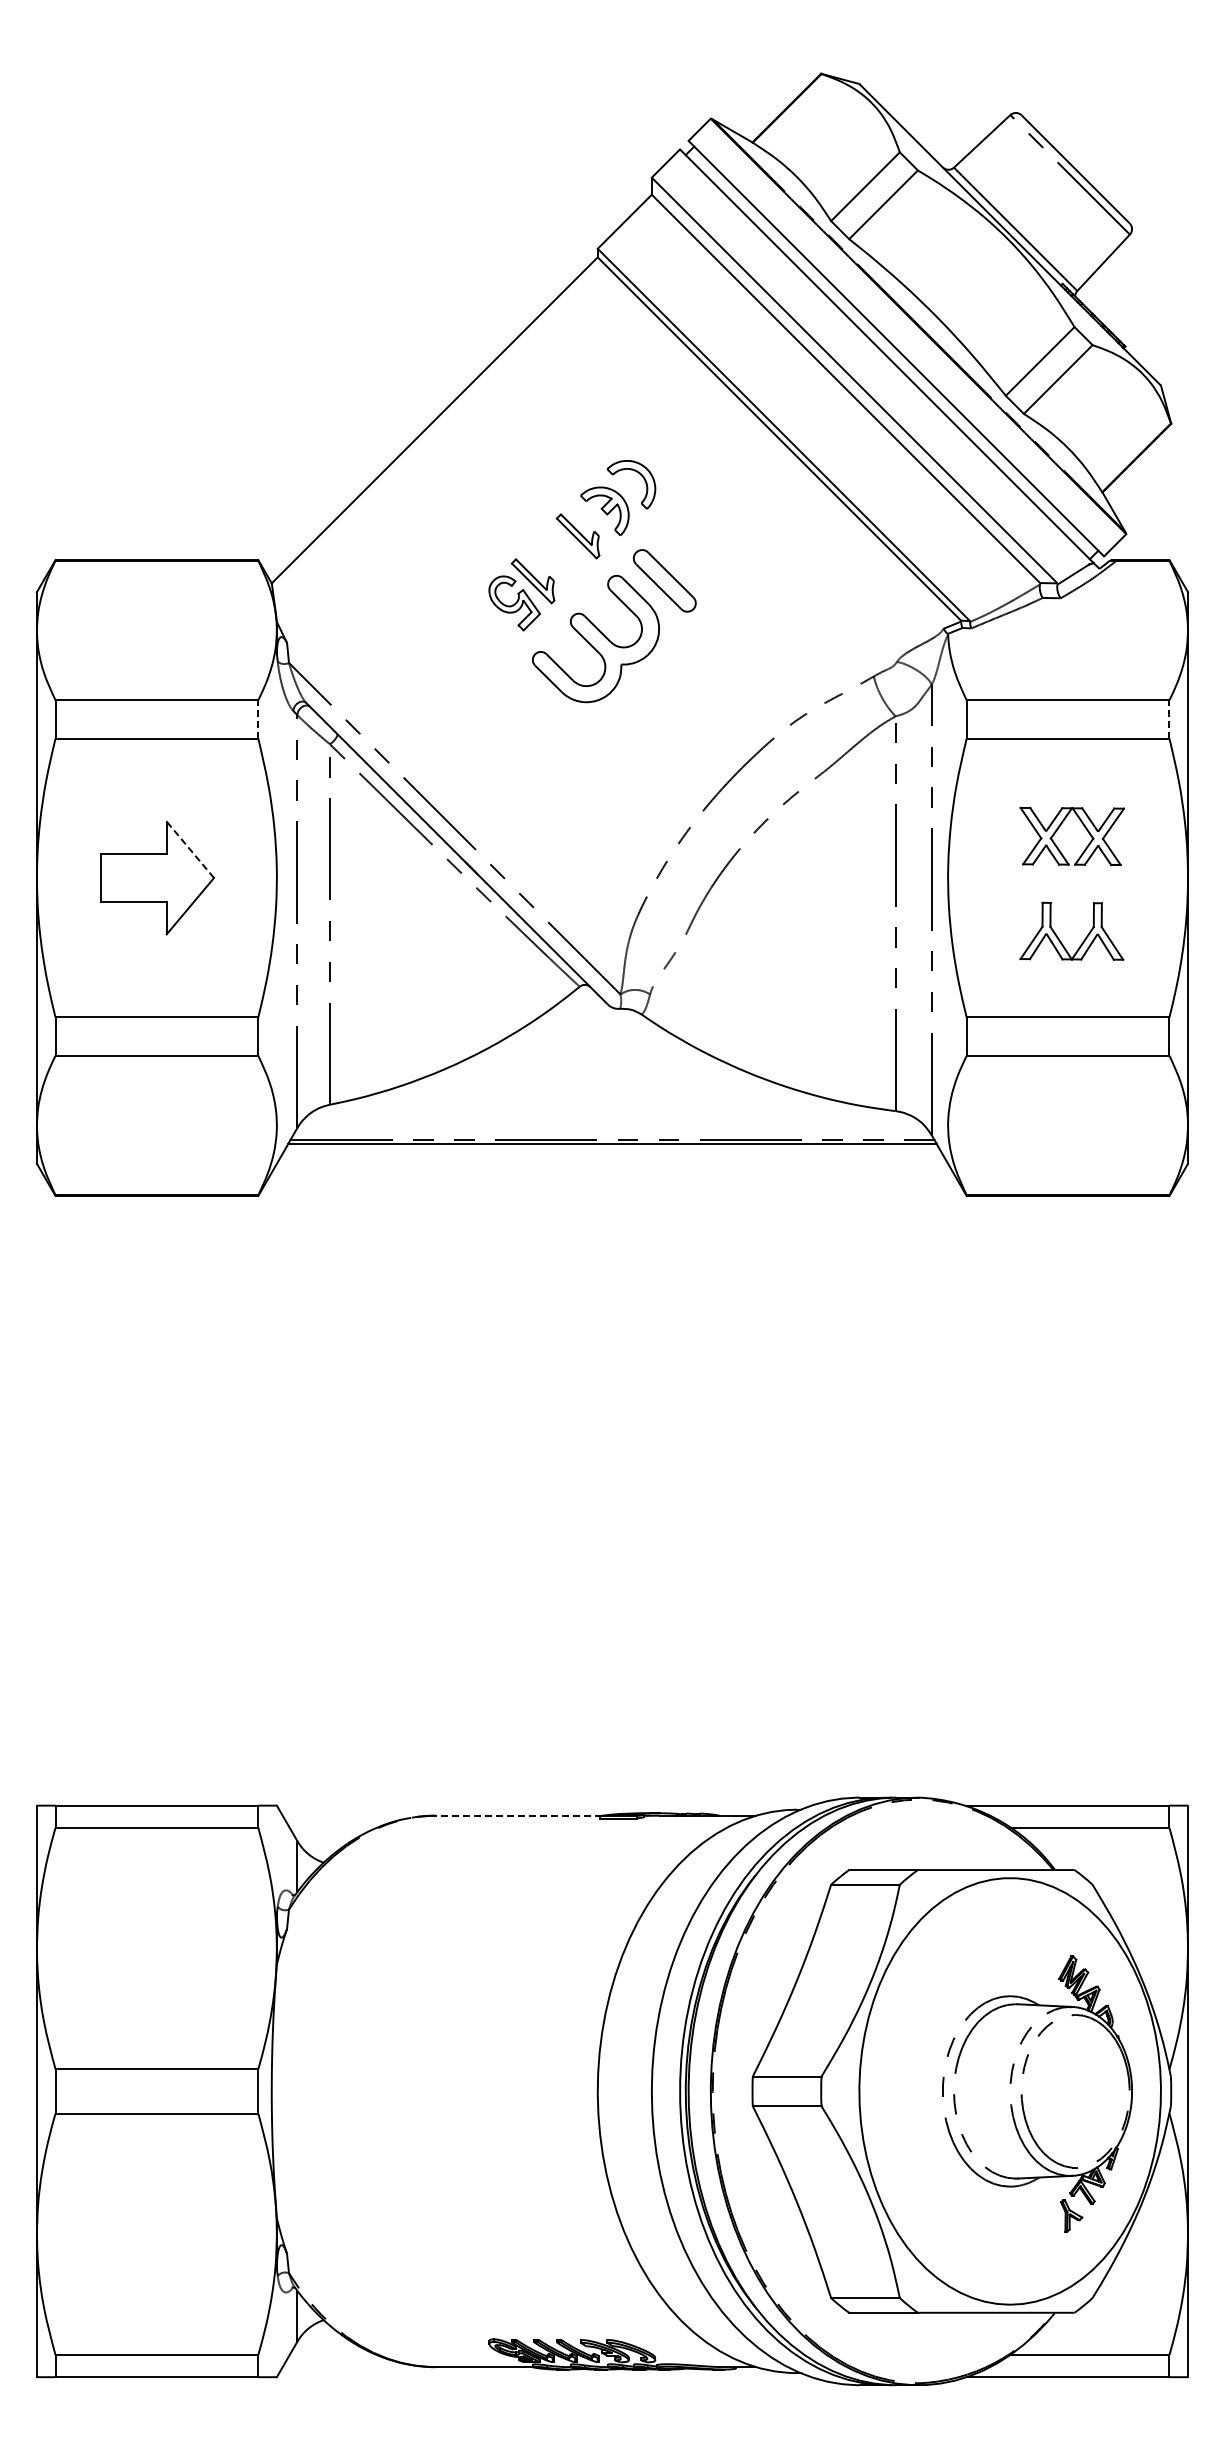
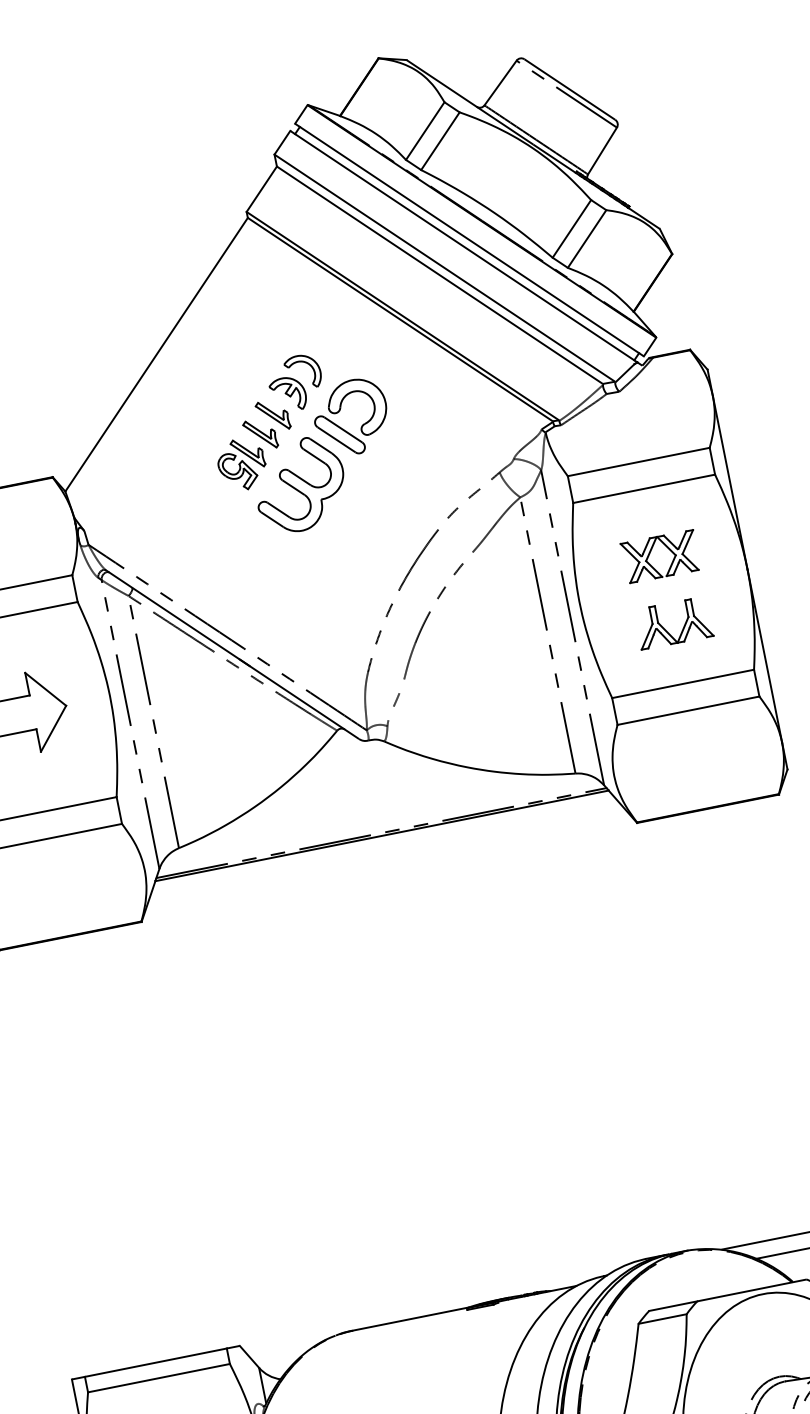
part: (705, 528) -> (361, 392), added
part: (555, 558) -> (260, 434), added
line: (258, 718) -> (74, 587), dashed -> solid
line: (1169, 718) -> (712, 460), dashed -> solid
line: (190, 849) -> (45, 689), dashed -> solid
line: (518, 1815) -> (410, 1319), dashed -> solid

